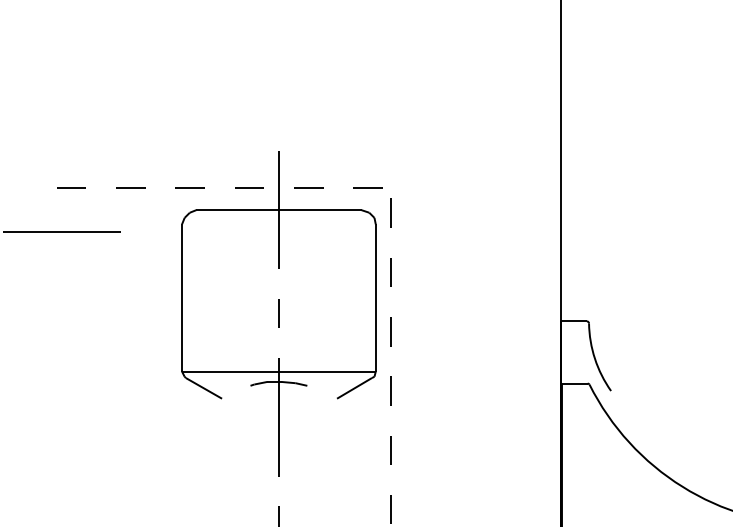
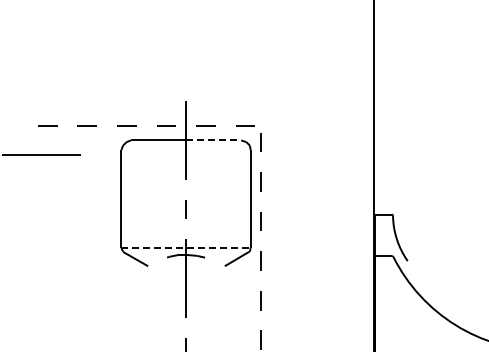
line: (320, 210) -> (213, 140), solid -> dashed
line: (279, 372) -> (186, 248), solid -> dashed

